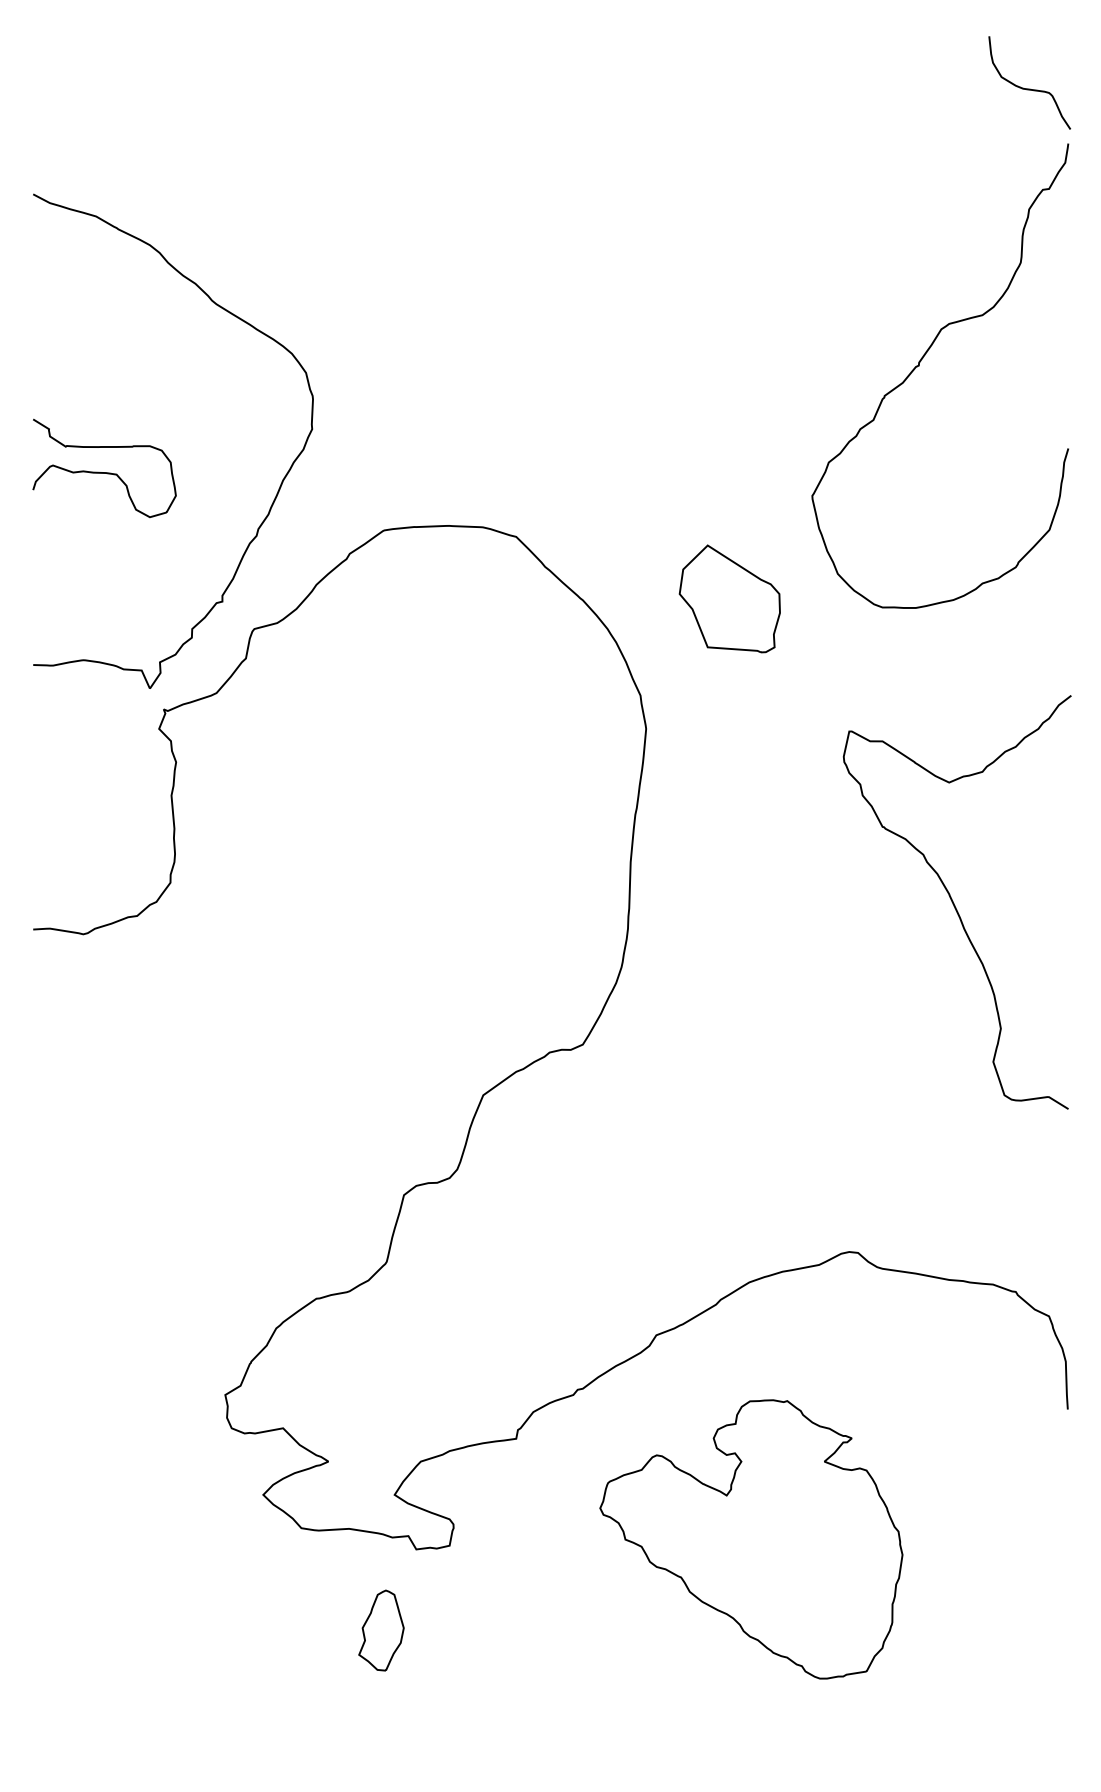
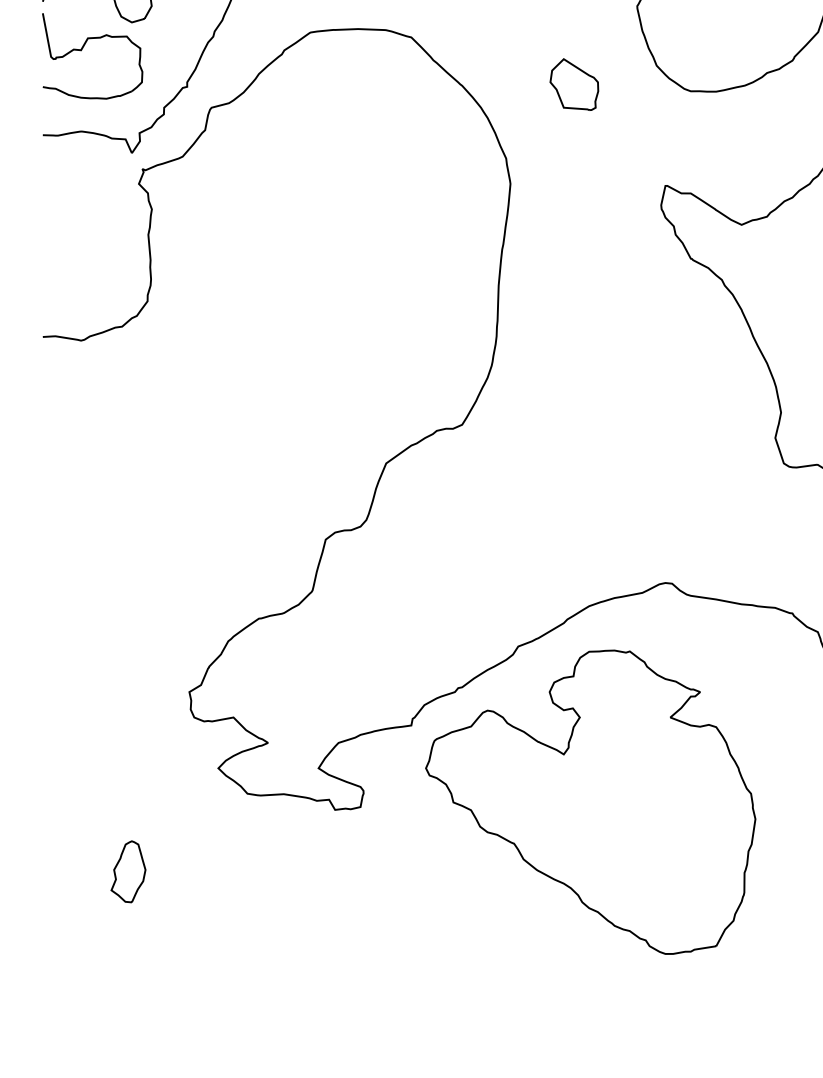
part: (85, 552) -> (82, 49), added
part: (729, 598) -> (574, 84), size x0.62
part: (751, 1539) -> (590, 802), size x1.43
part: (381, 1630) -> (128, 871), moved

